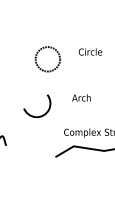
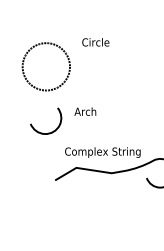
text: (90, 52) -> (95, 42), moved
circle: (48, 59) -> (46, 66), size x1.67
arc: (41, 115) -> (51, 131), moved

